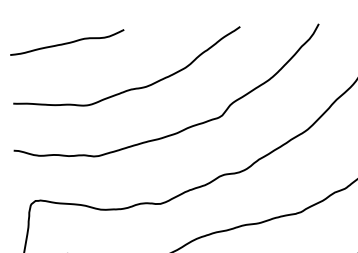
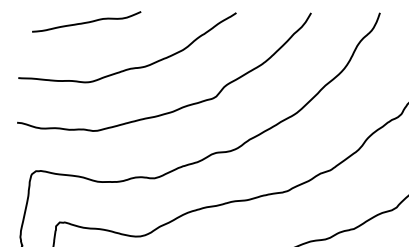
curve: (67, 42) -> (86, 21), moved

